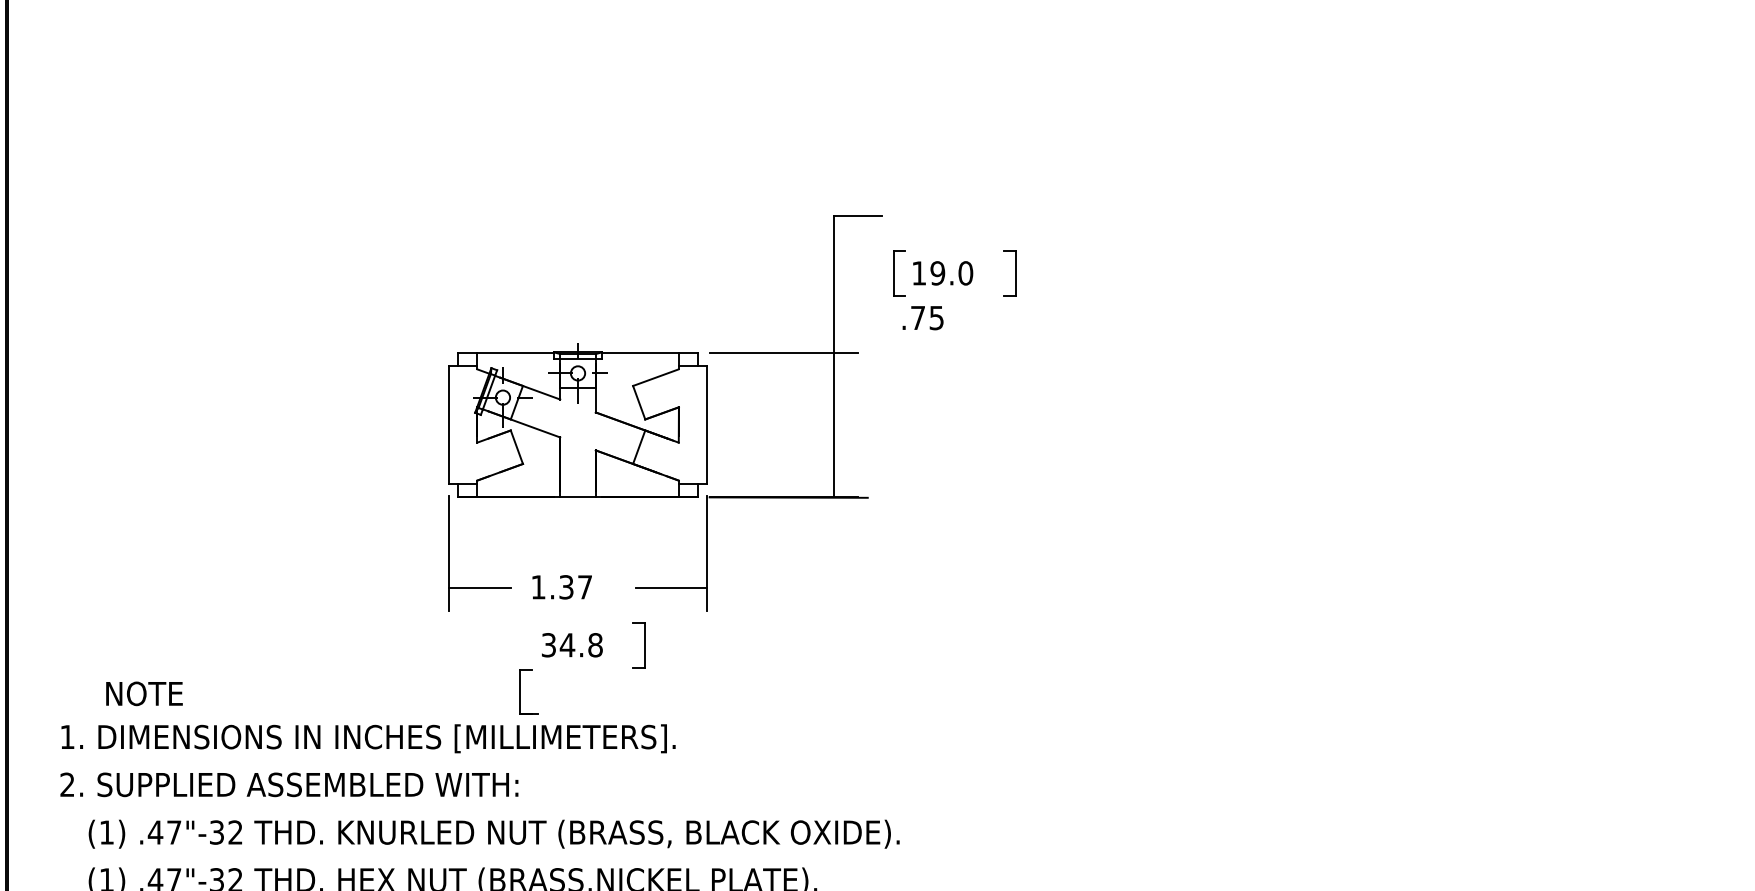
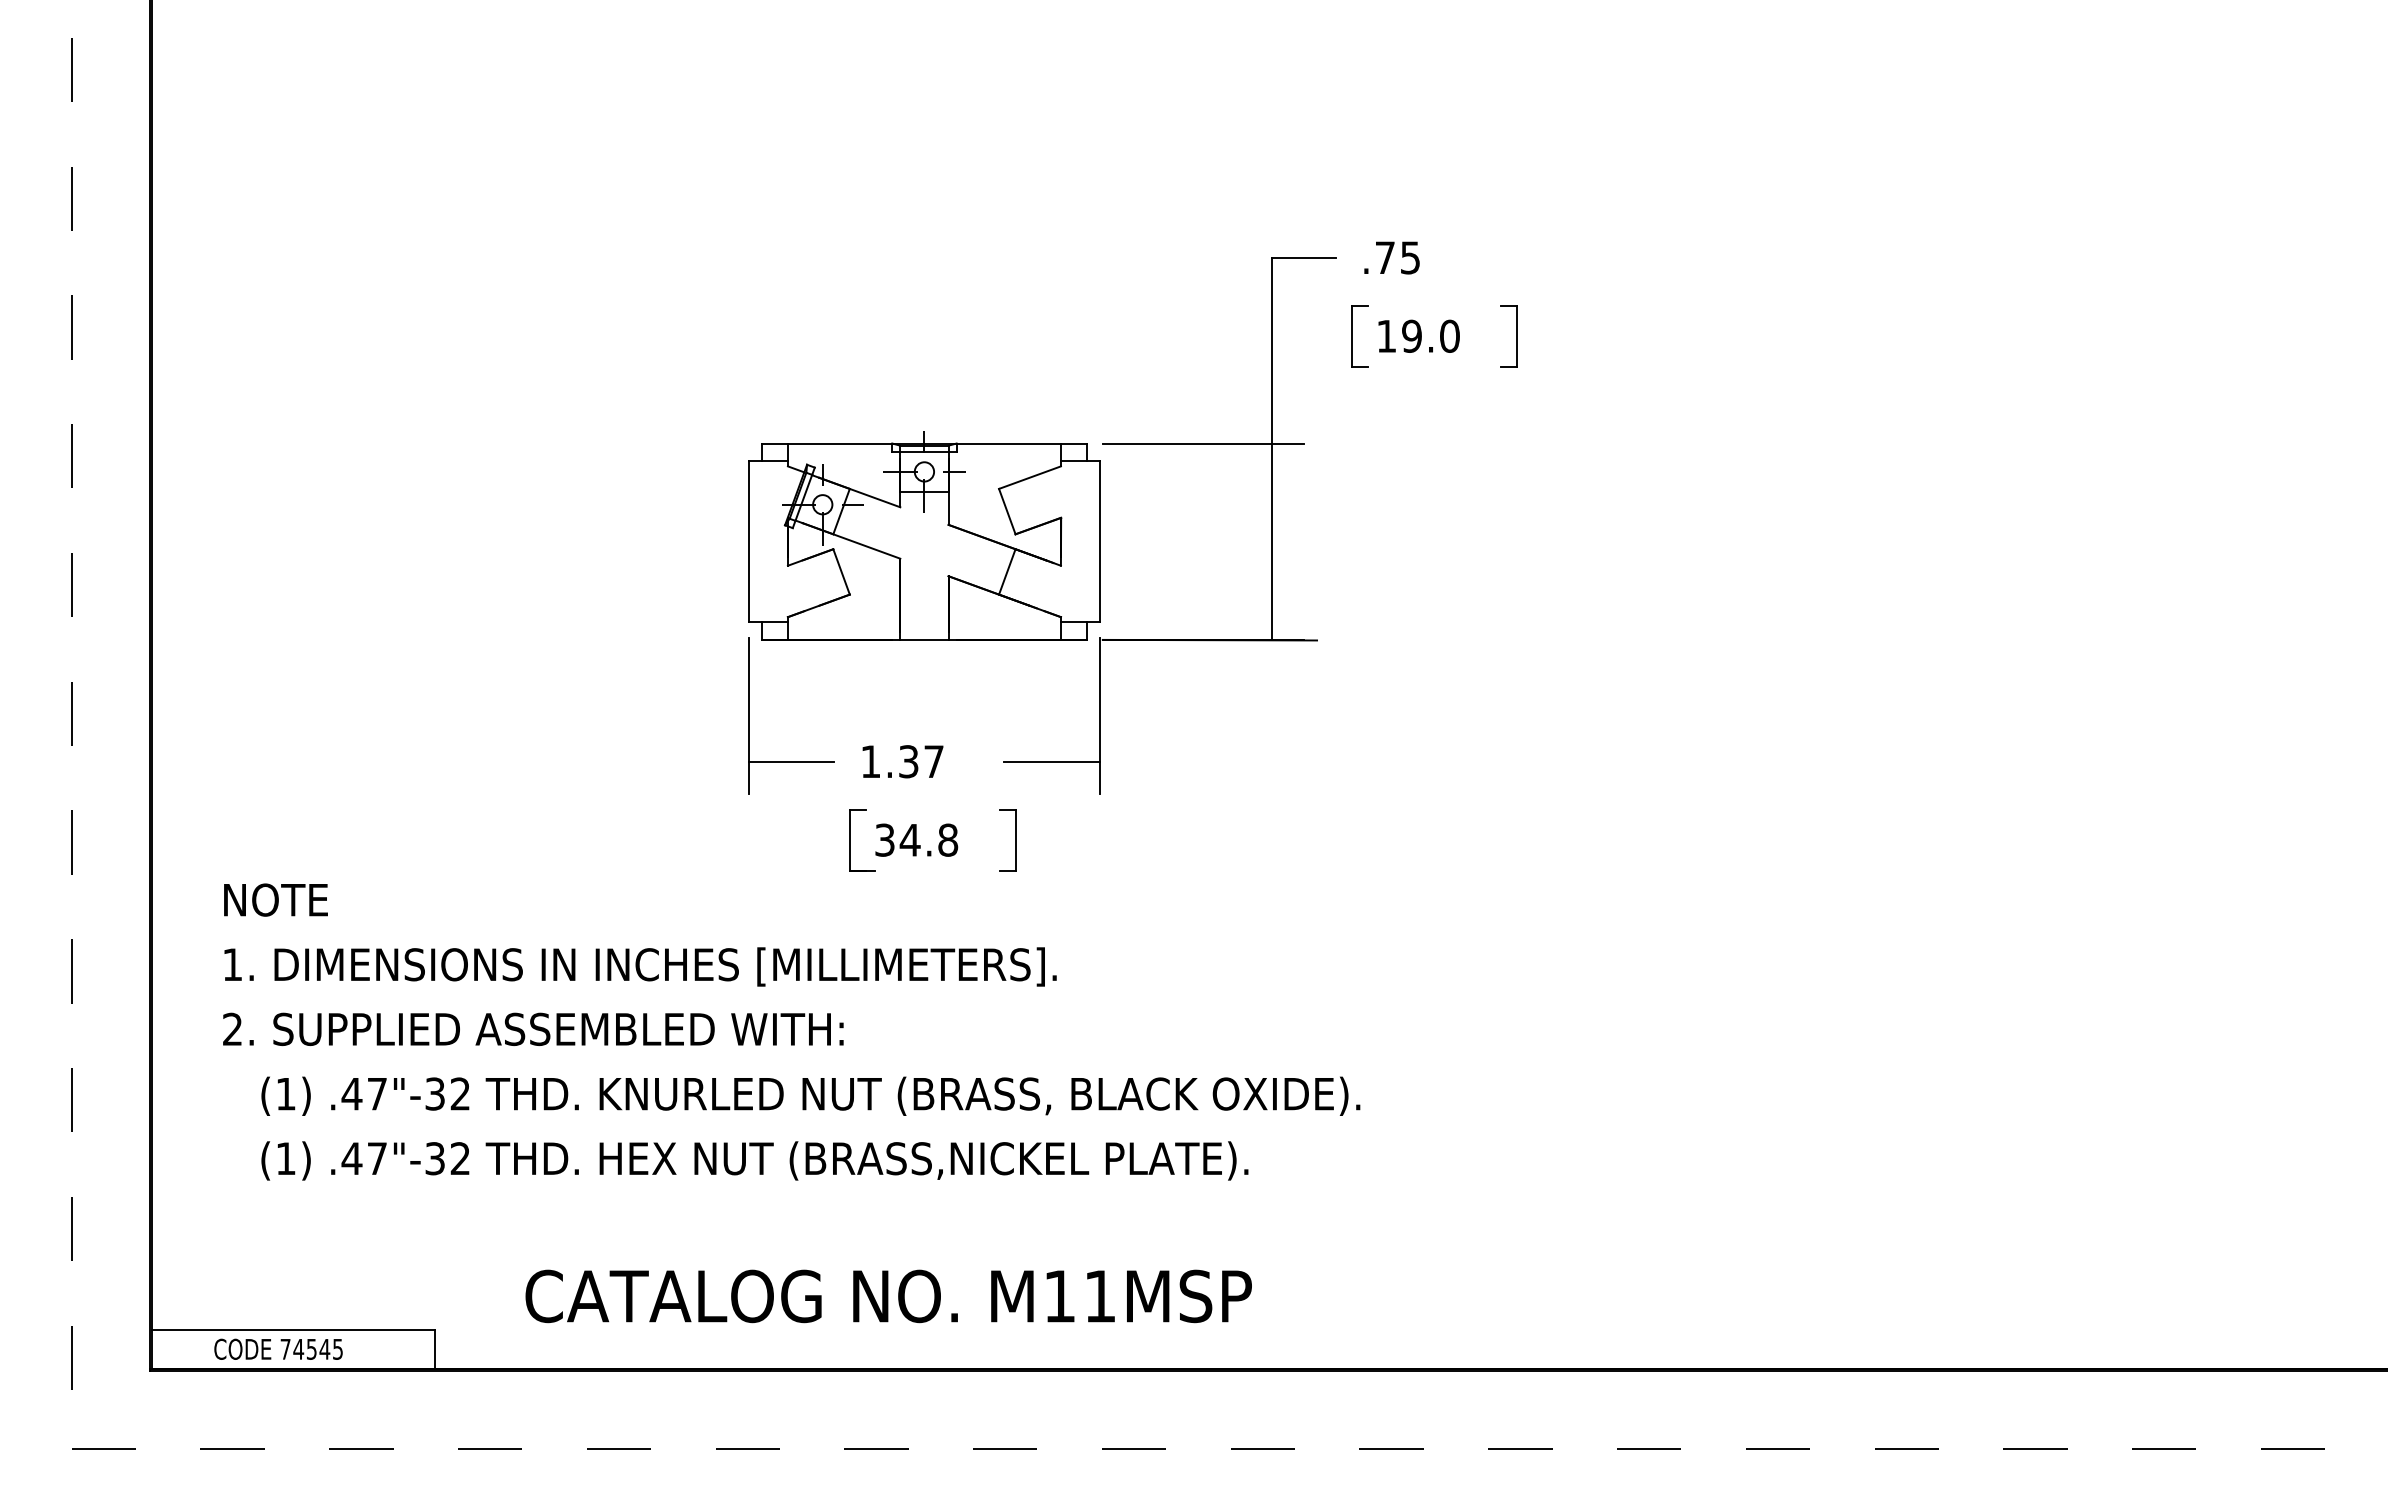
text: (922, 317) -> (1391, 257), moved
part: (519, 691) -> (850, 840), moved
text: (144, 693) -> (275, 899), moved

